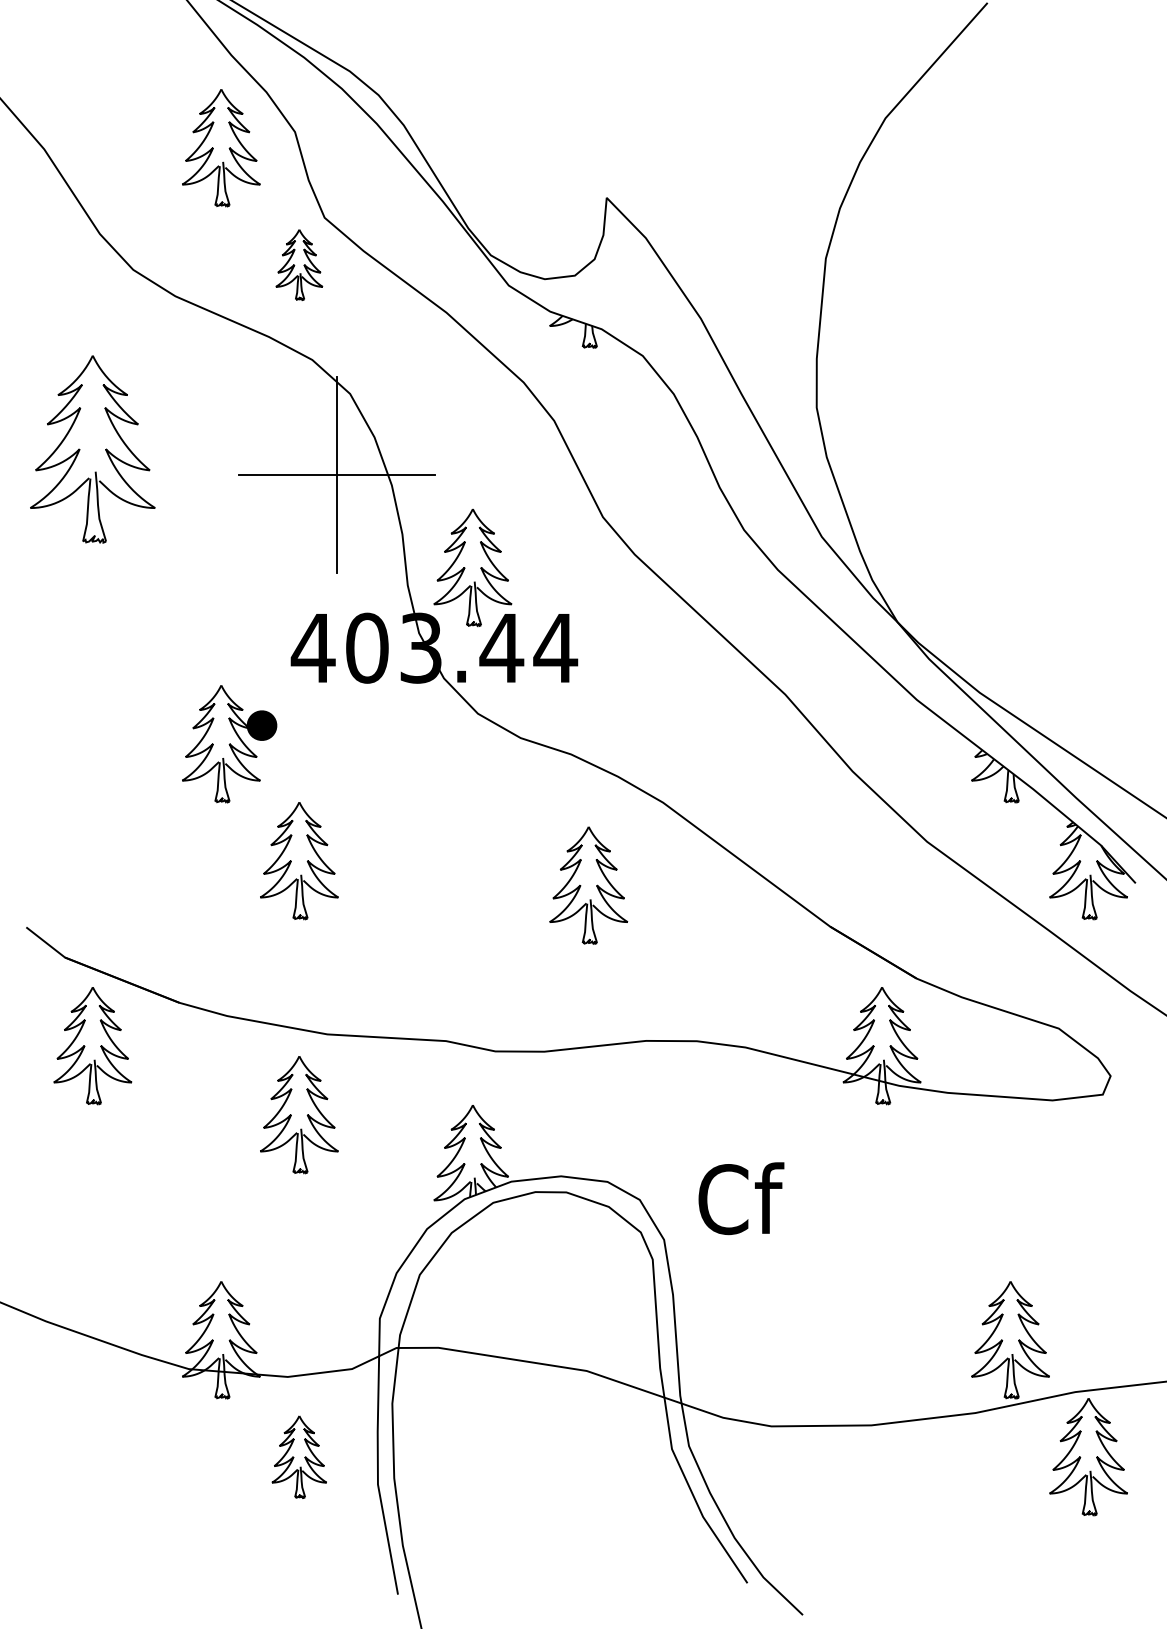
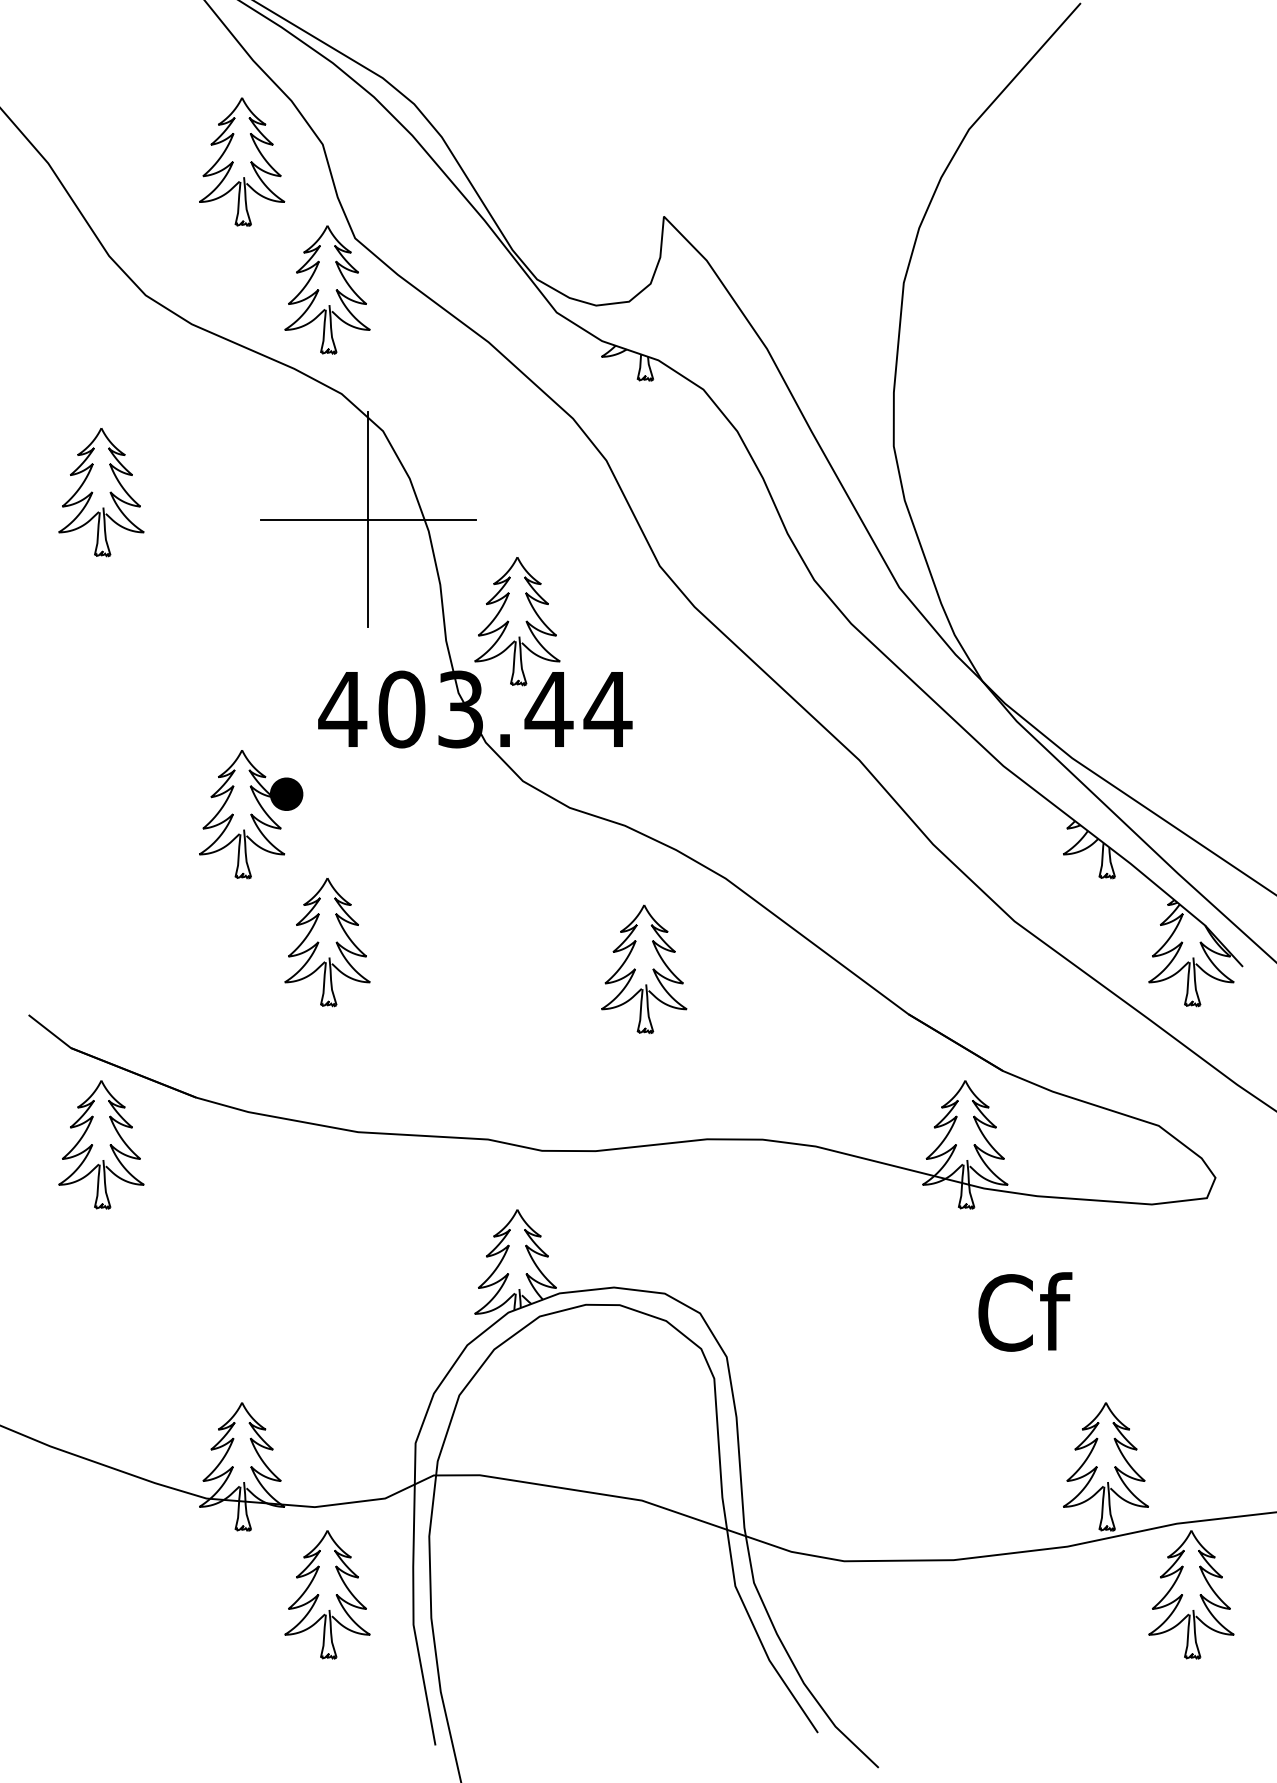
part: (299, 264) -> (327, 289), size x1.67
part: (92, 449) -> (101, 492), size x0.62
part: (299, 1115) -> (327, 1220), removed
text: (741, 1198) -> (1025, 1311), moved
part: (299, 1456) -> (327, 1594), size x1.43

